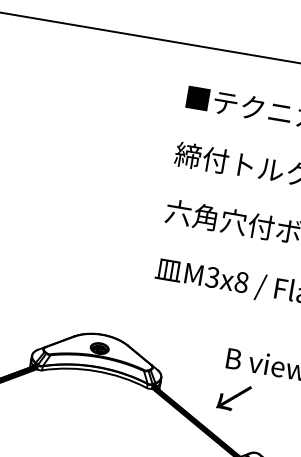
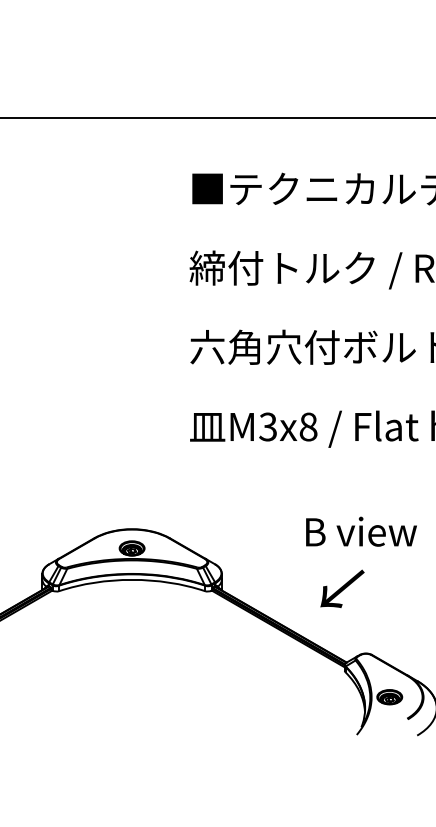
text: (234, 397) -> (342, 588), moved

